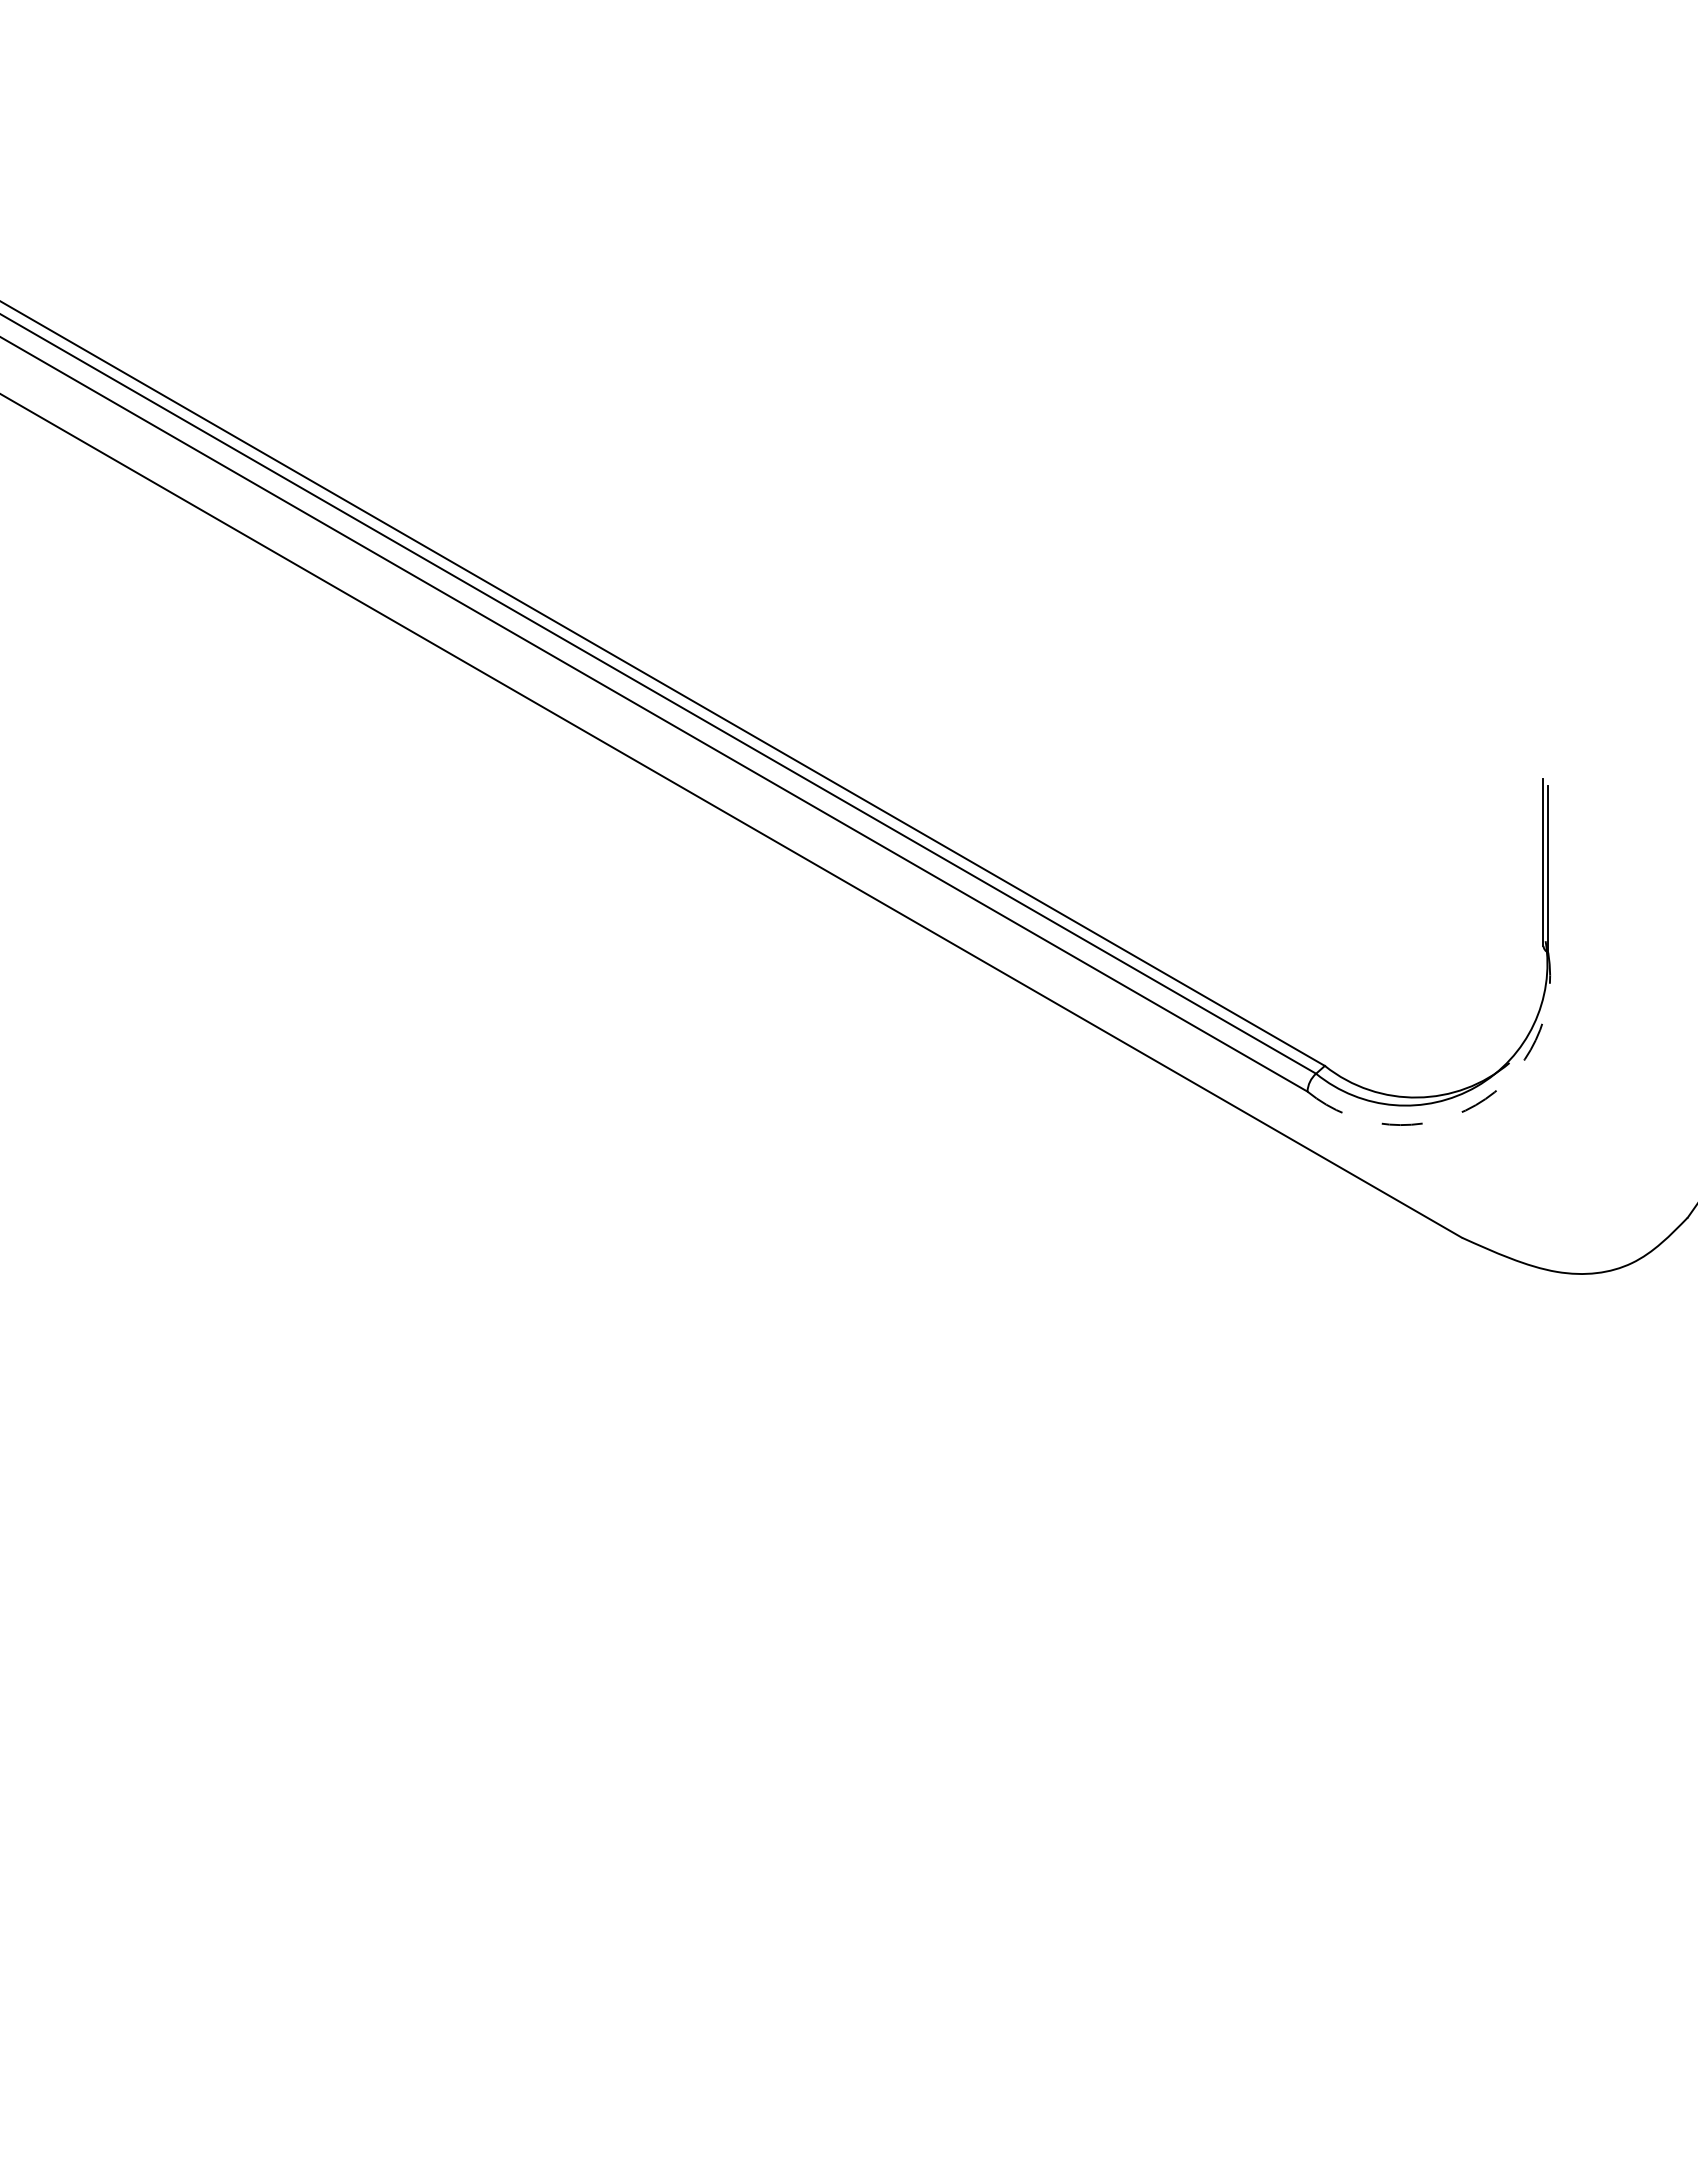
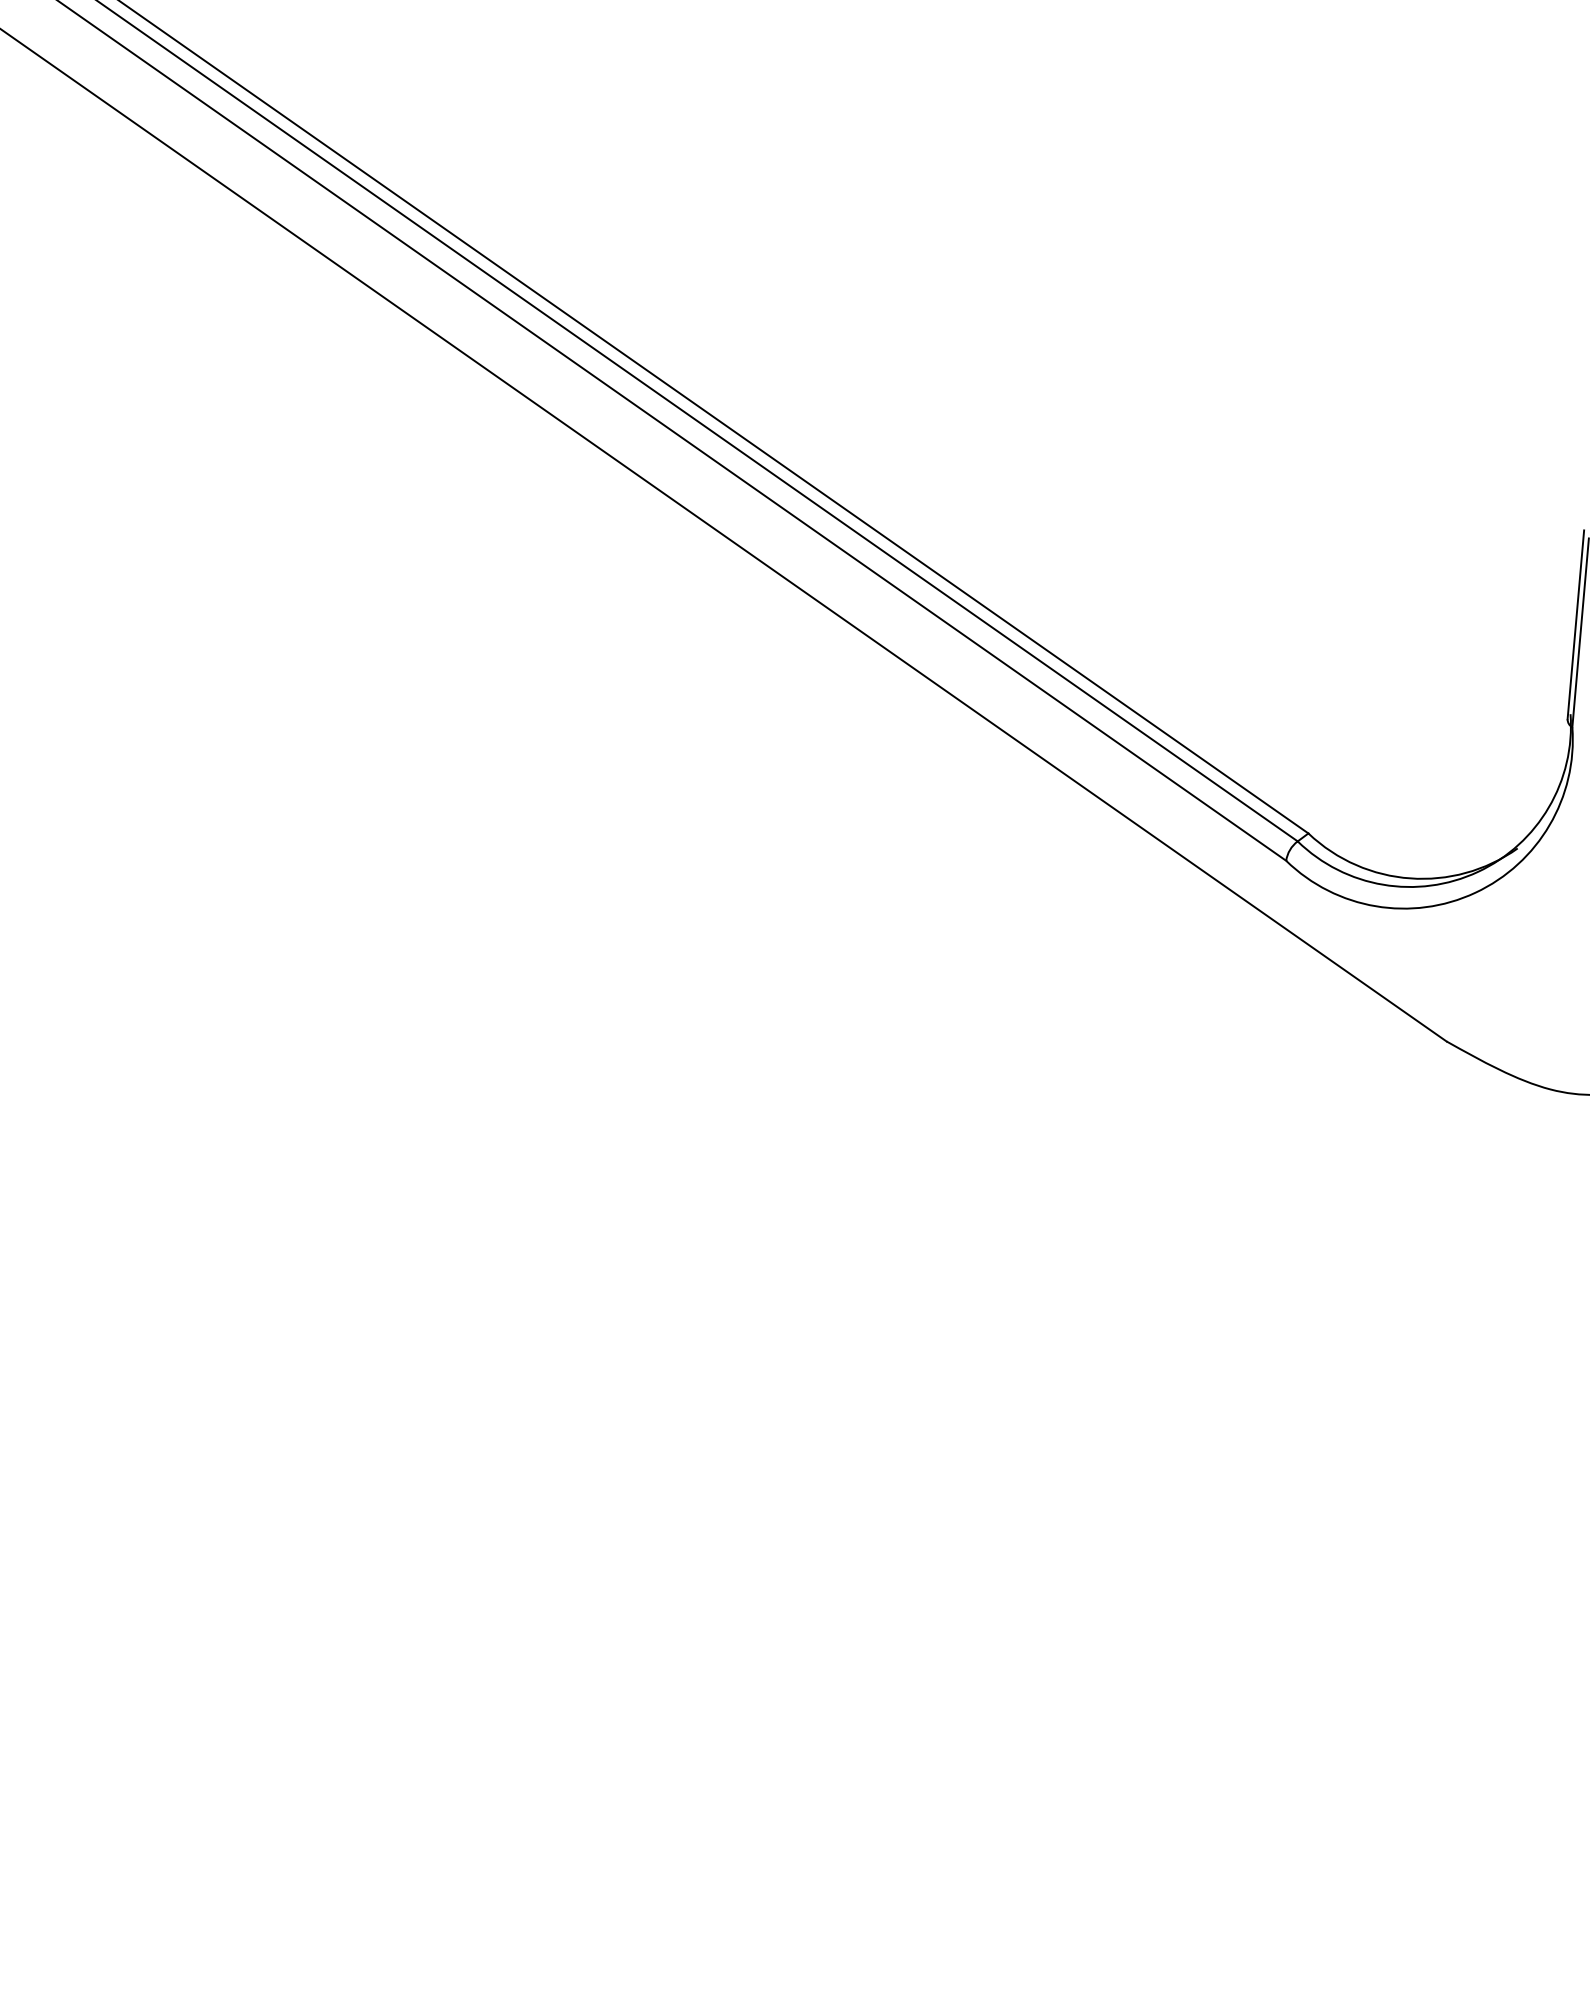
arc: (1475, 1105) -> (1474, 893), dashed -> solid

